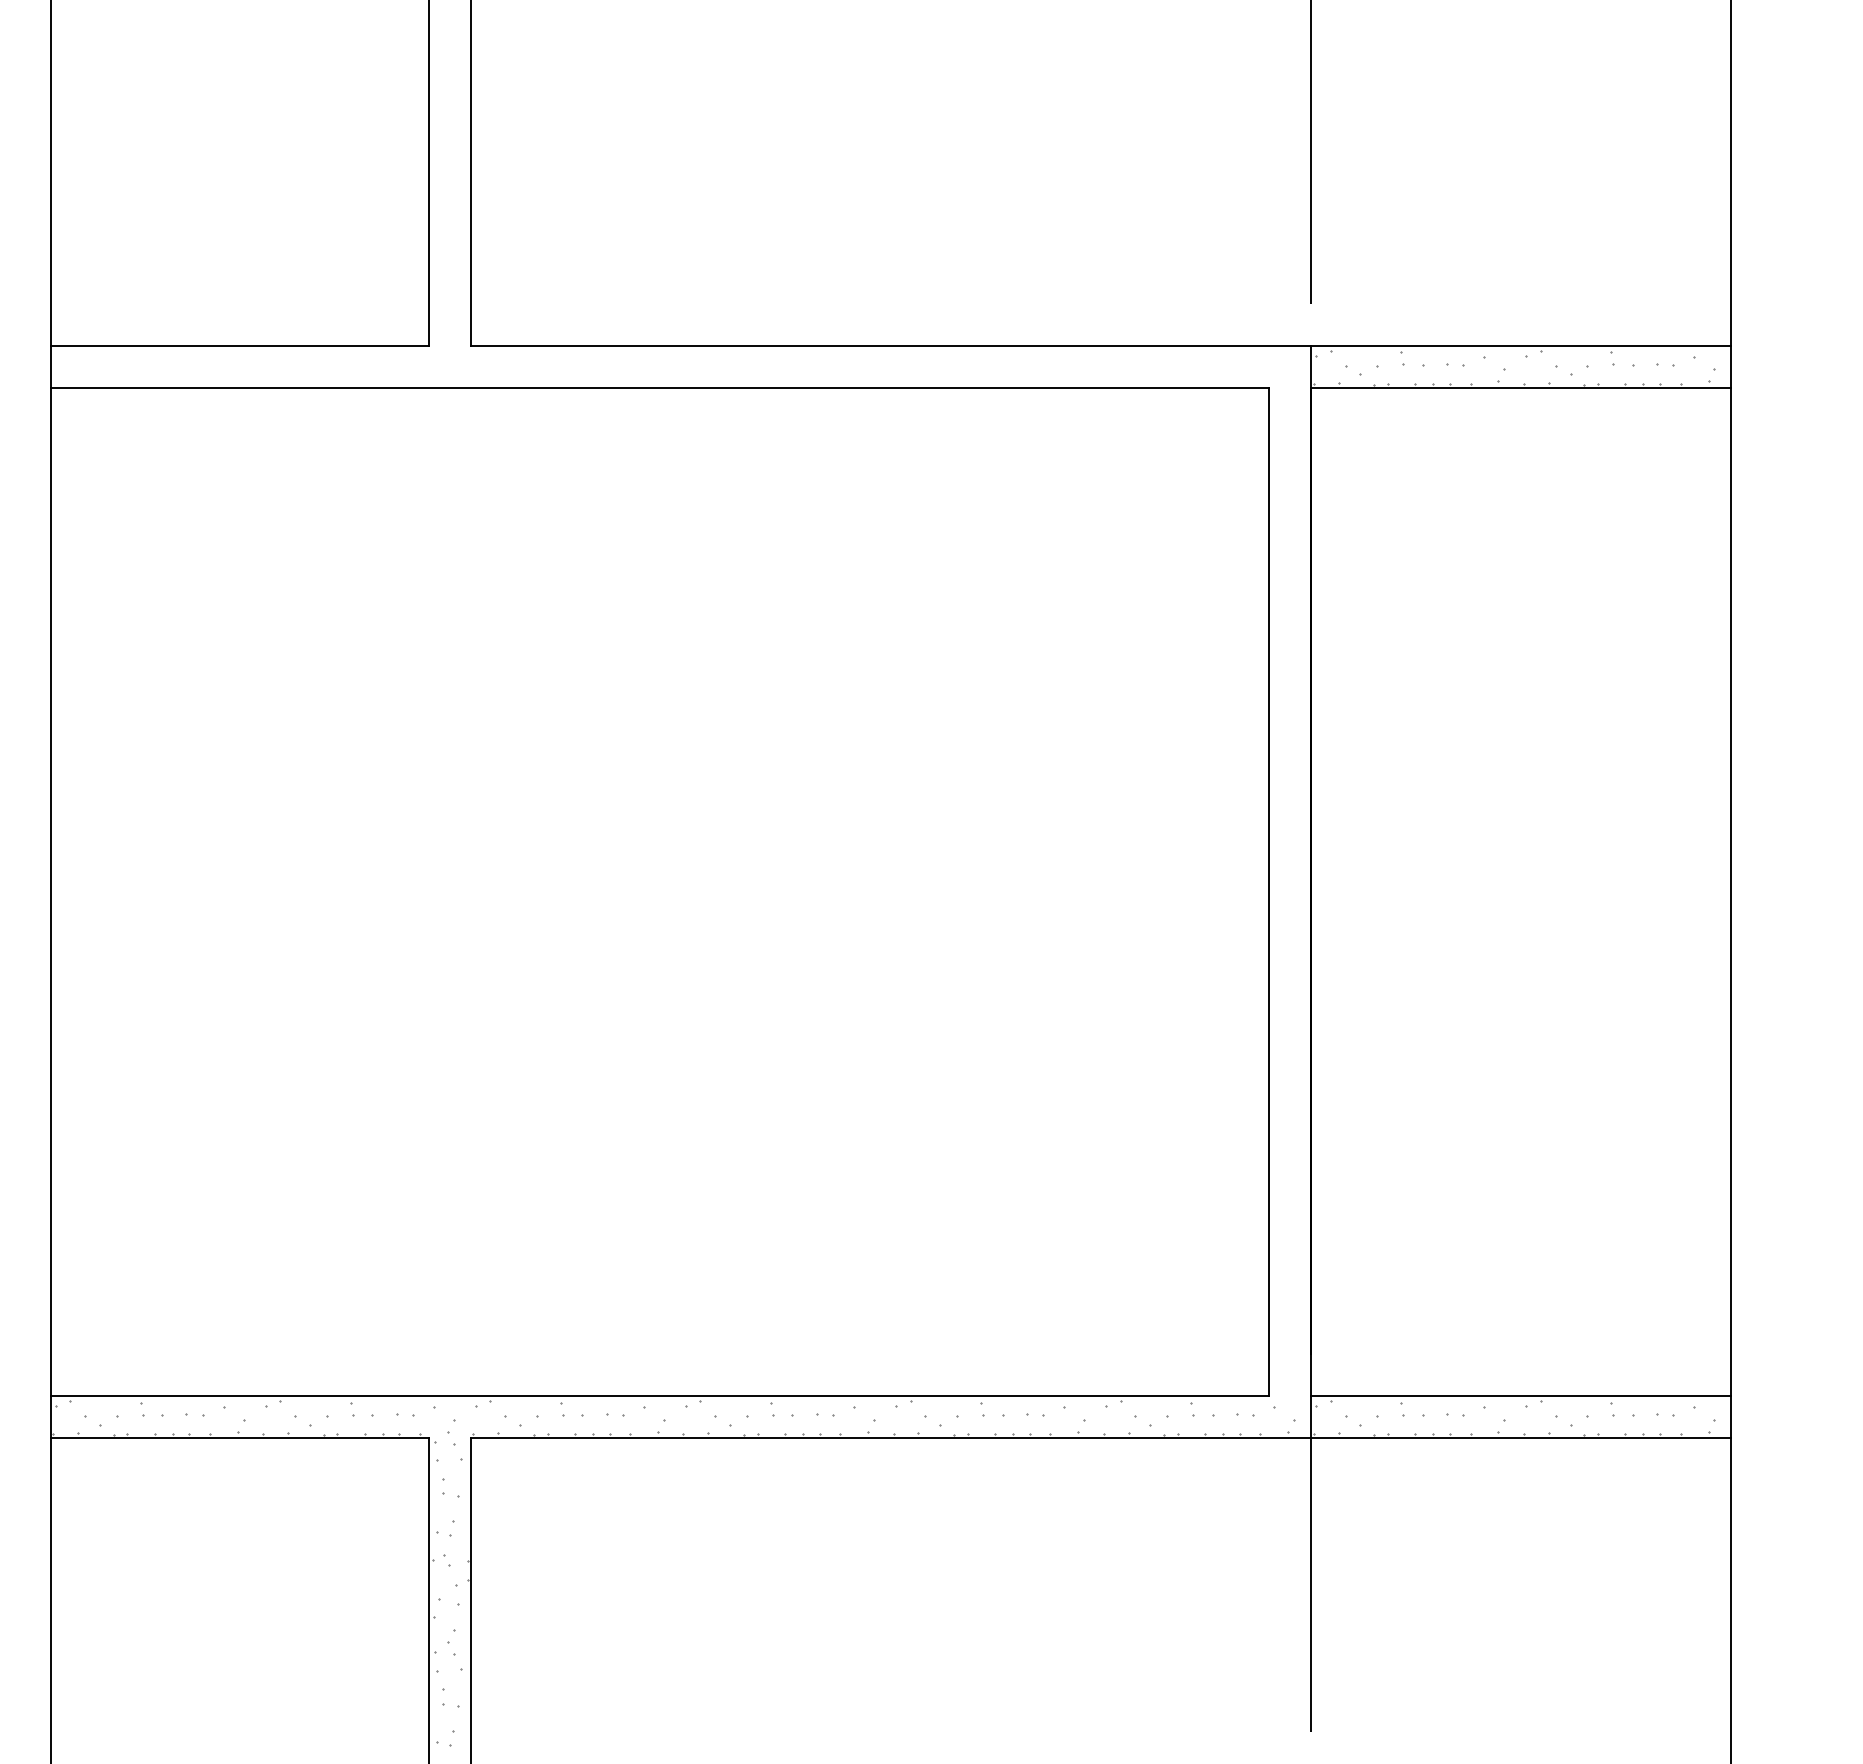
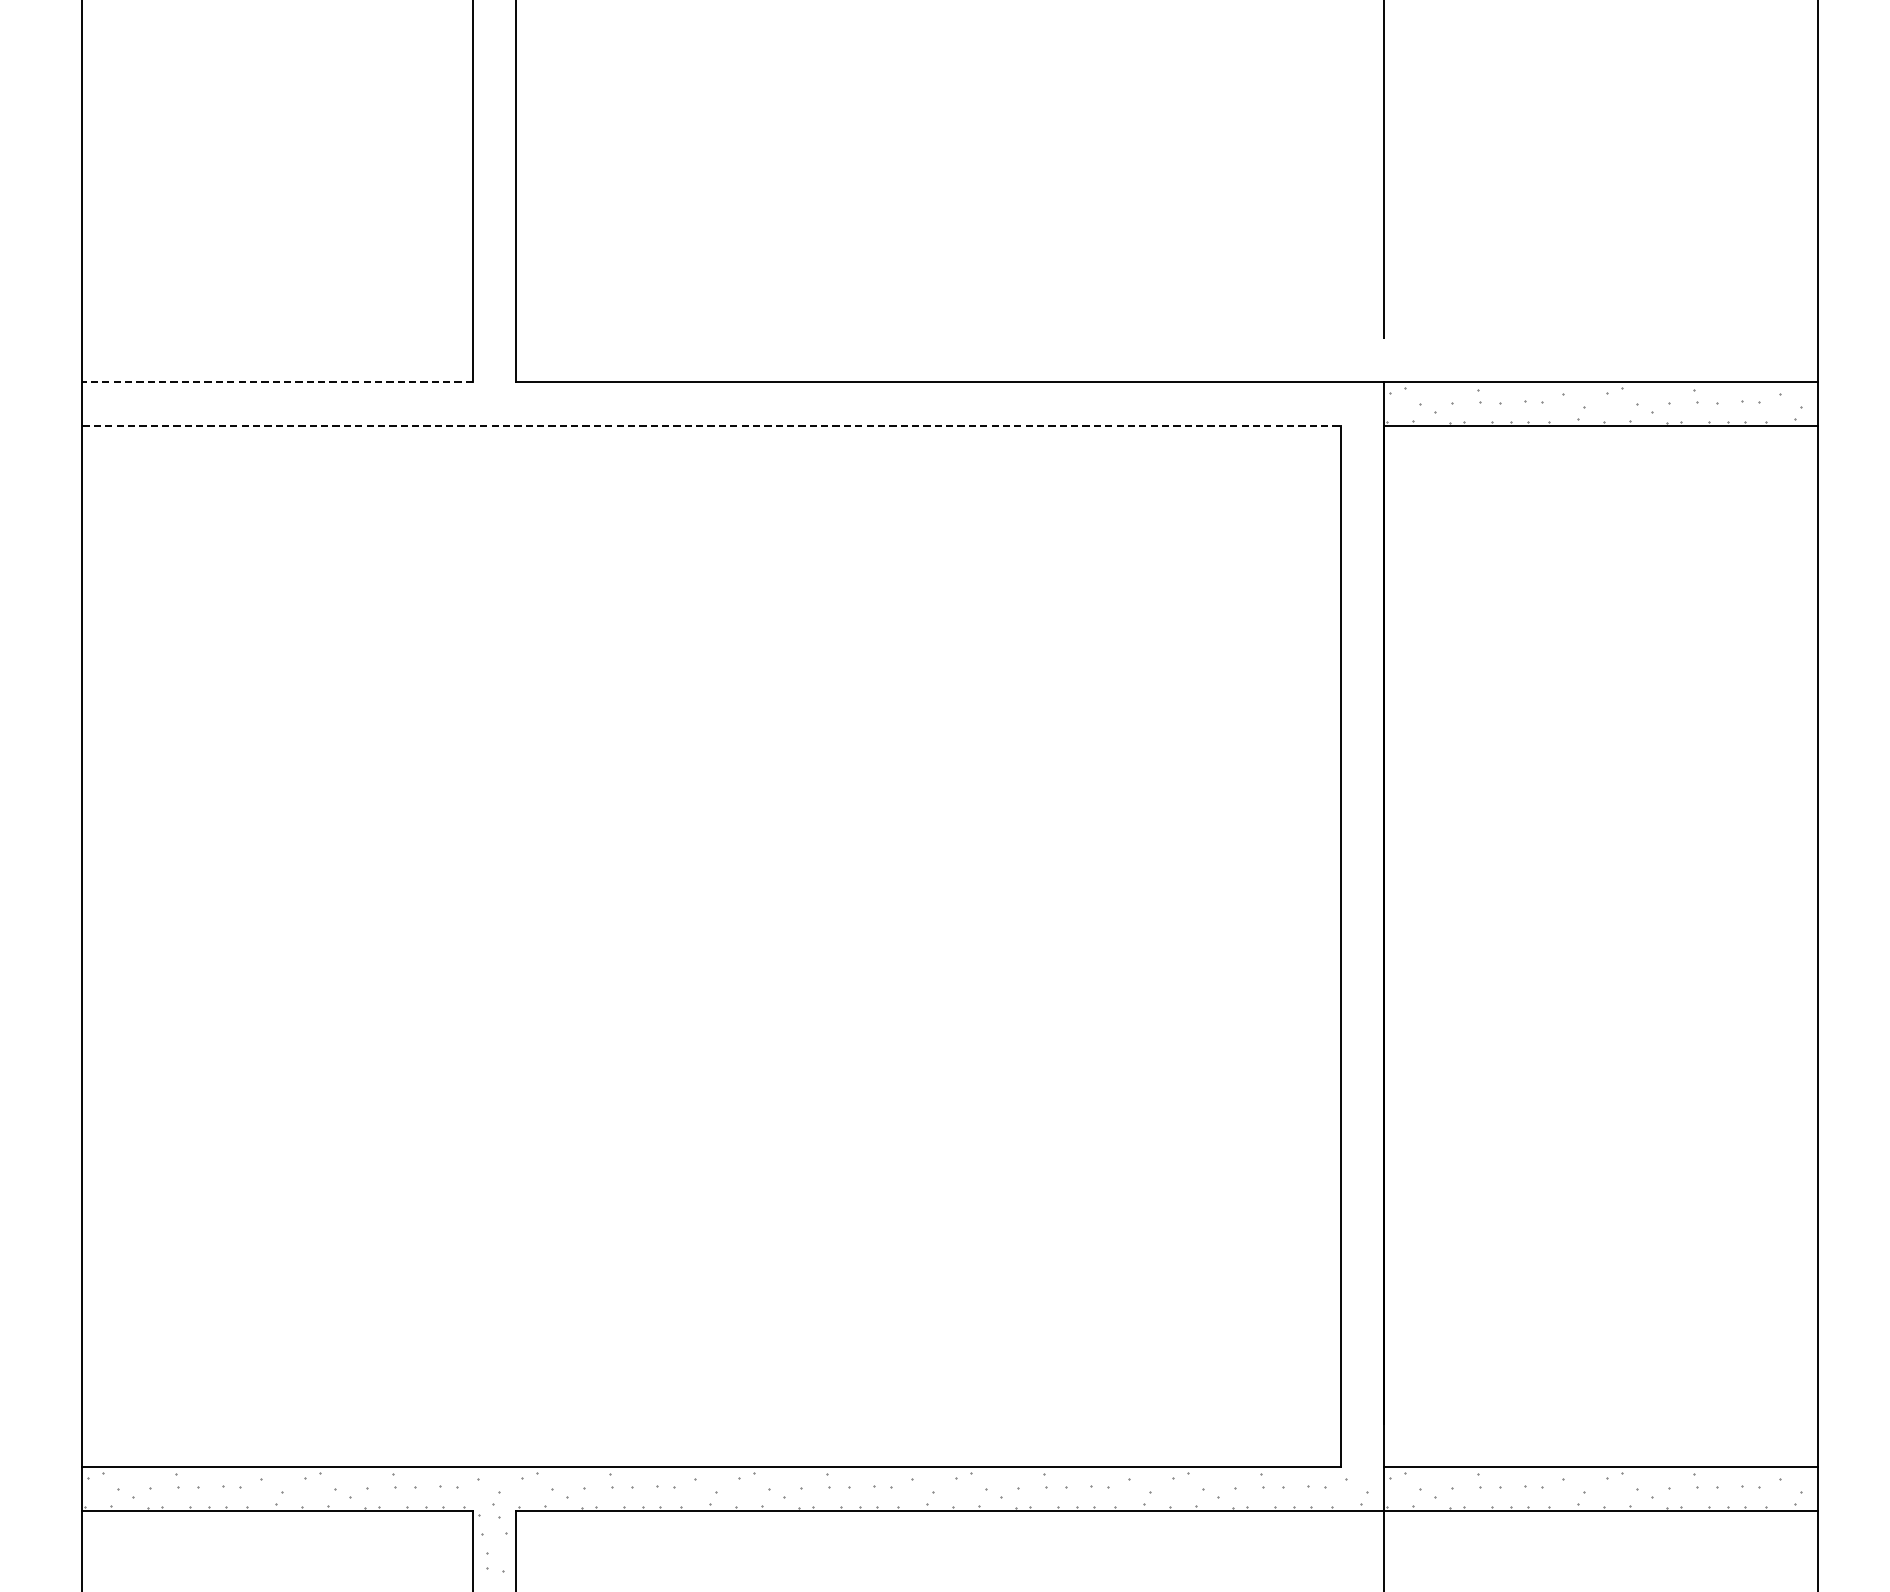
line: (239, 345) -> (277, 382), solid -> dashed
line: (660, 387) -> (712, 425), solid -> dashed

